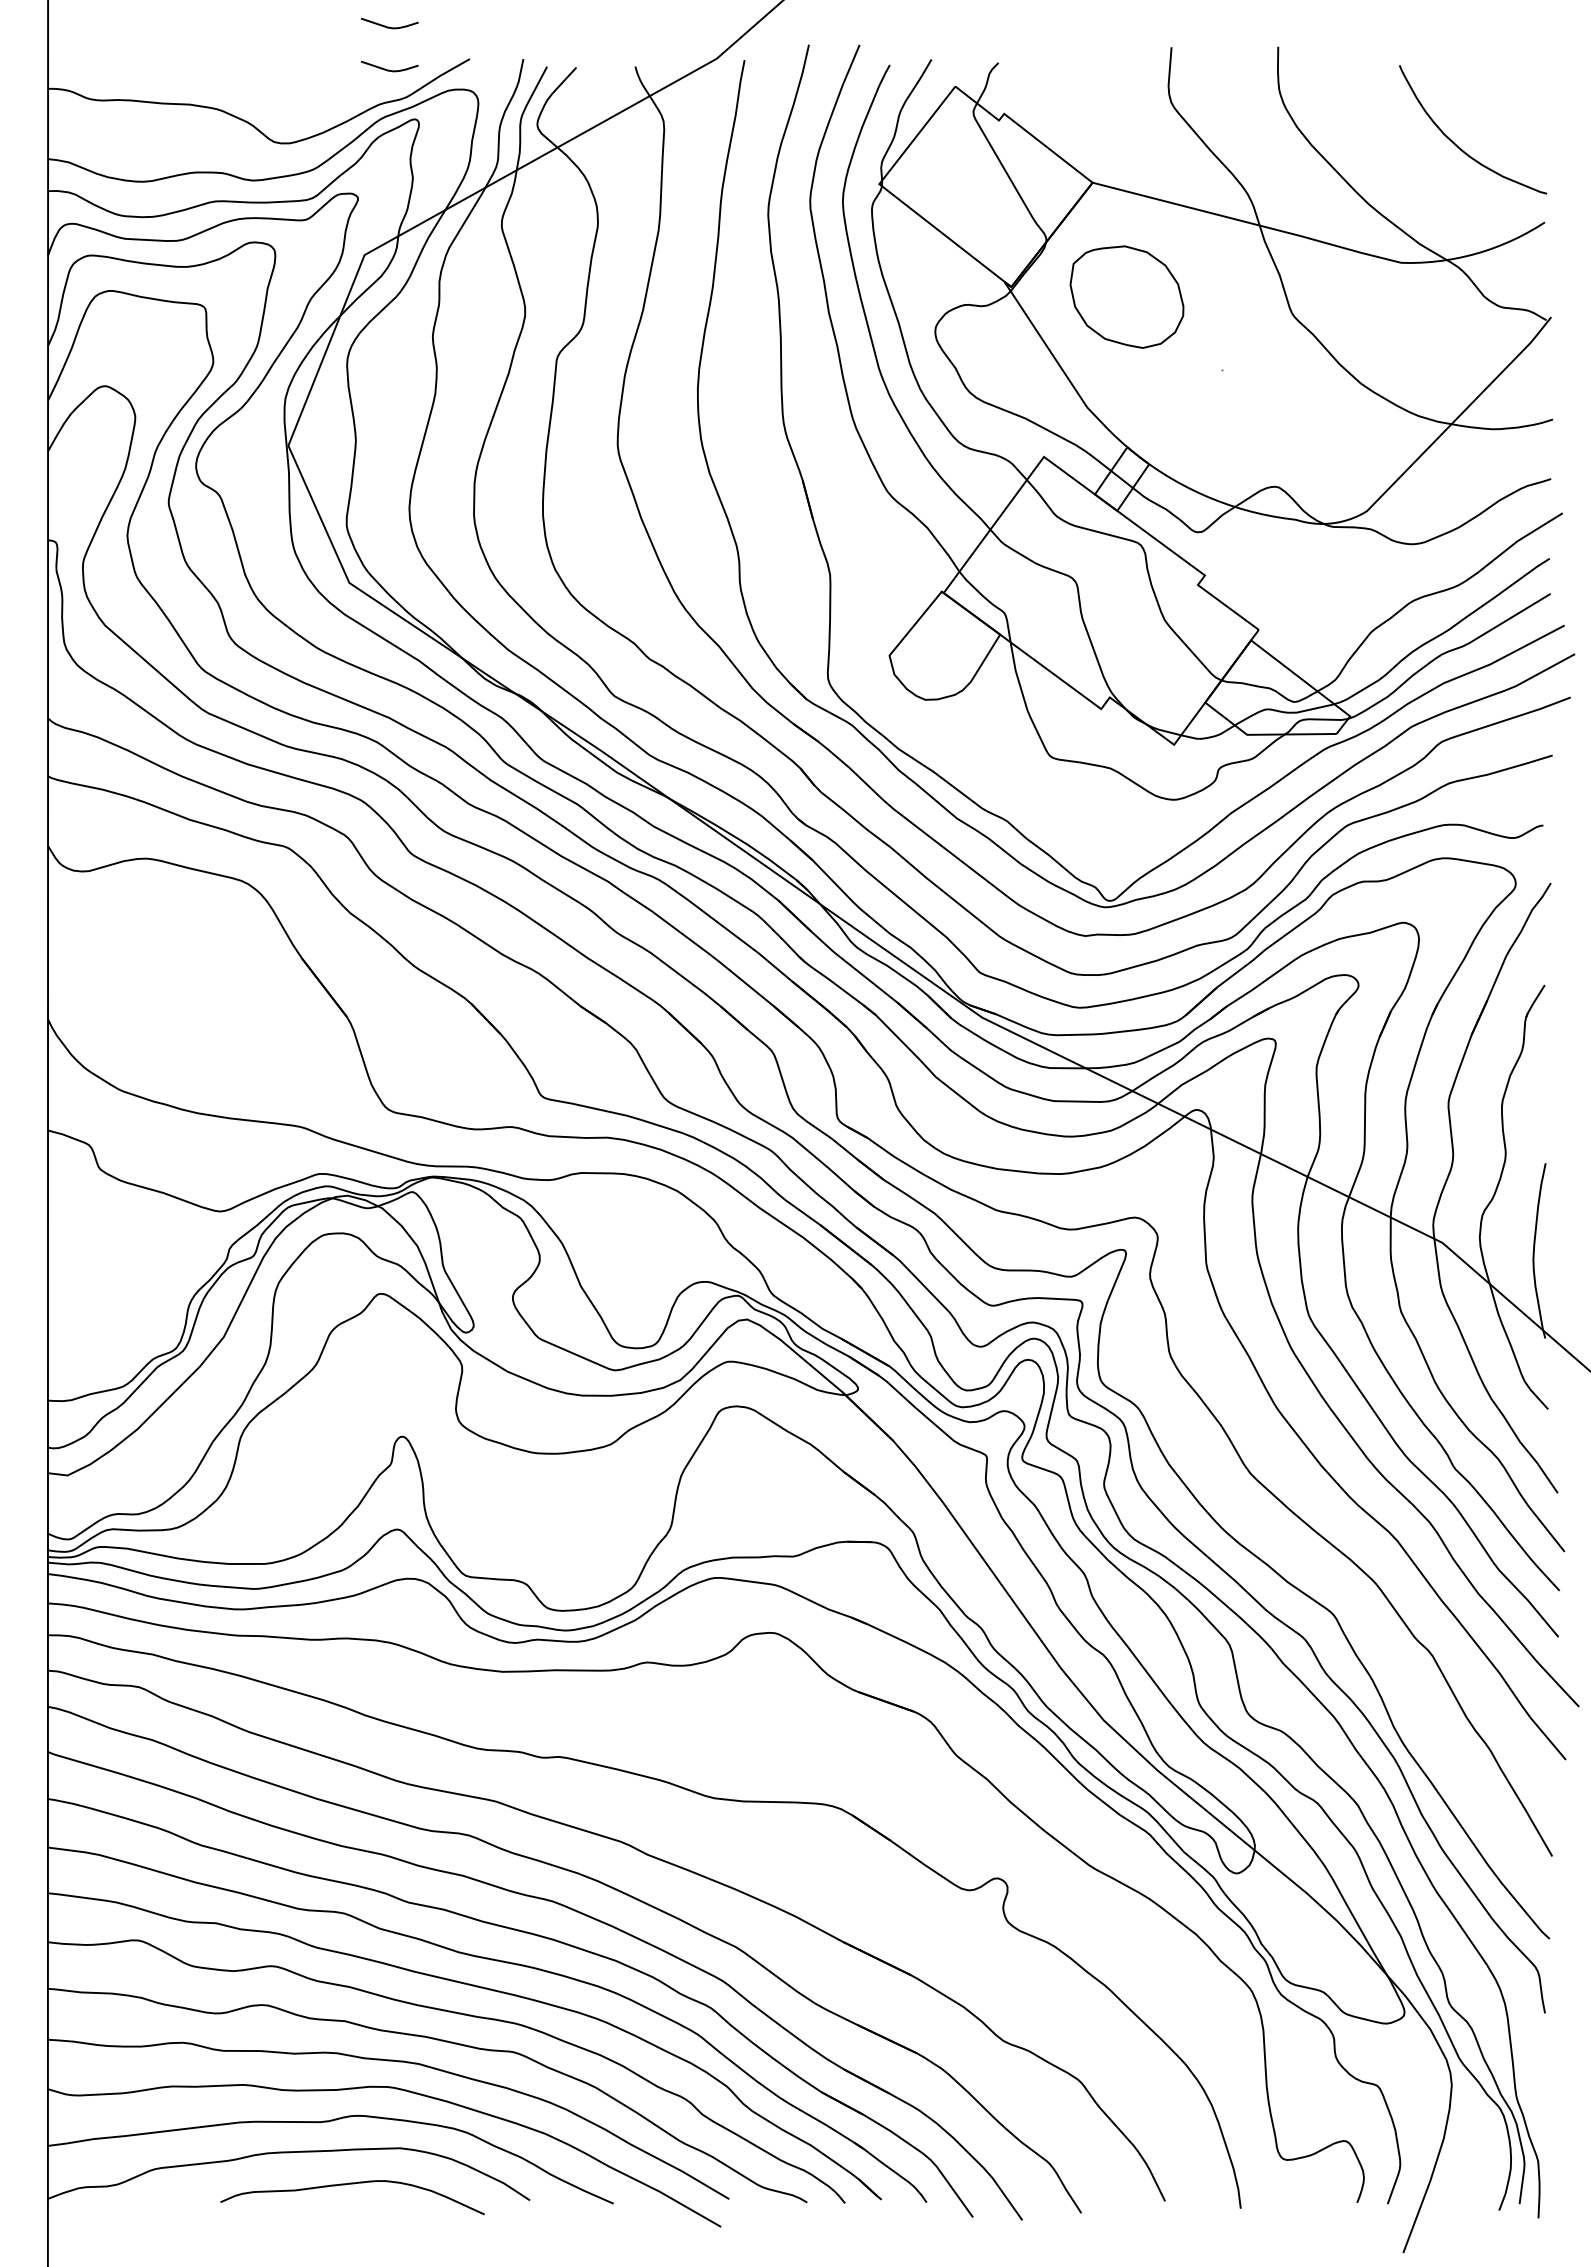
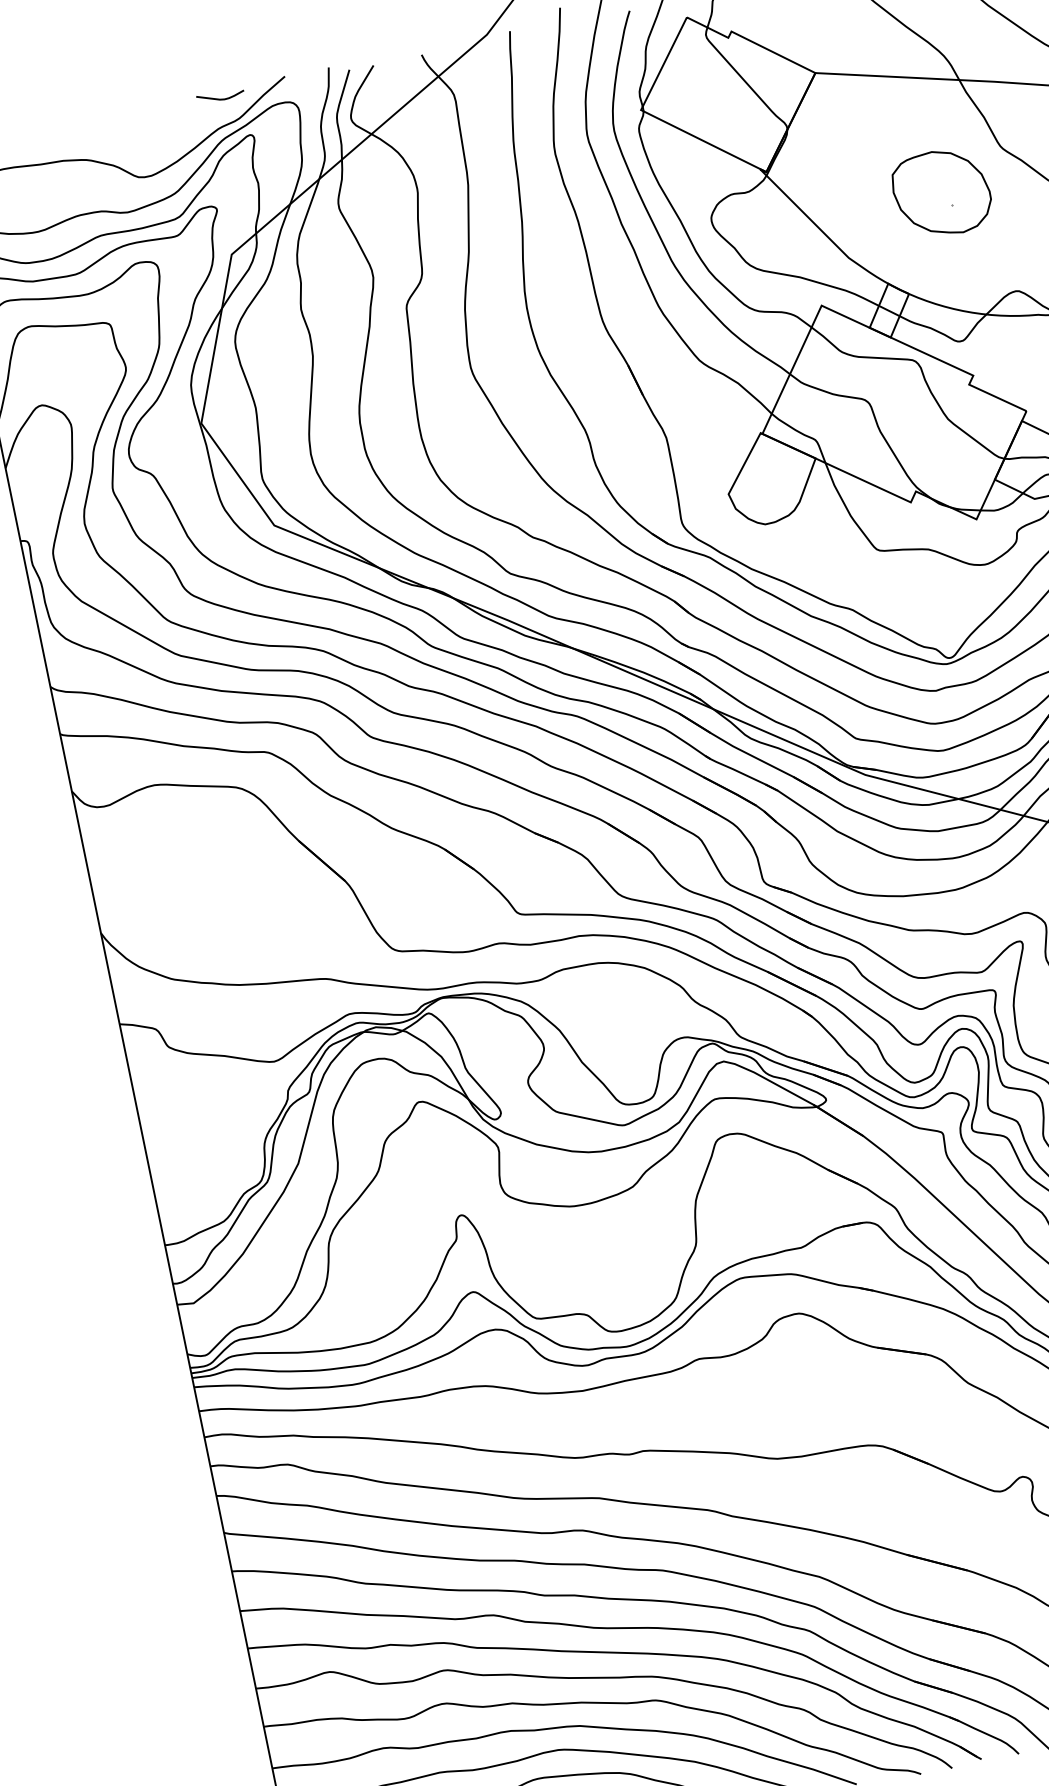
curve: (389, 26) -> (213, 63), removed
part: (1126, 296) -> (941, 192), moved

